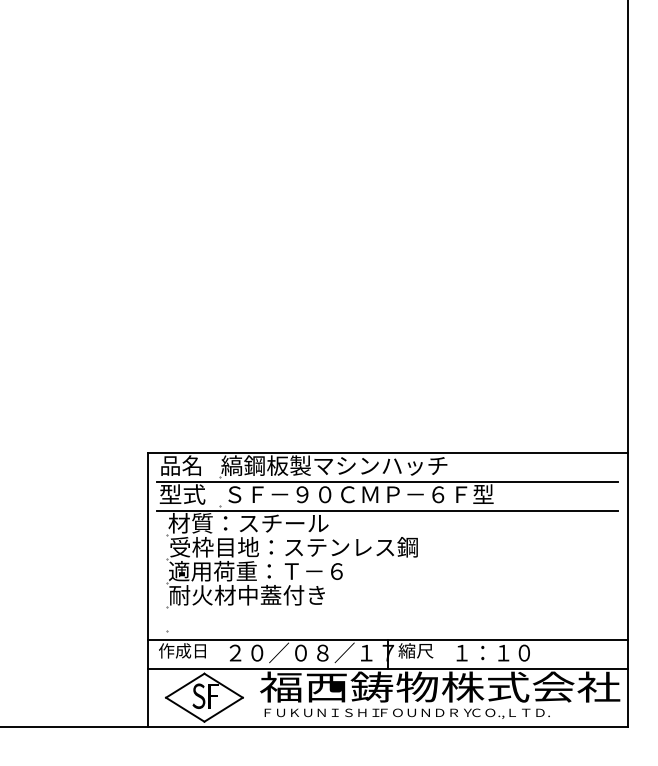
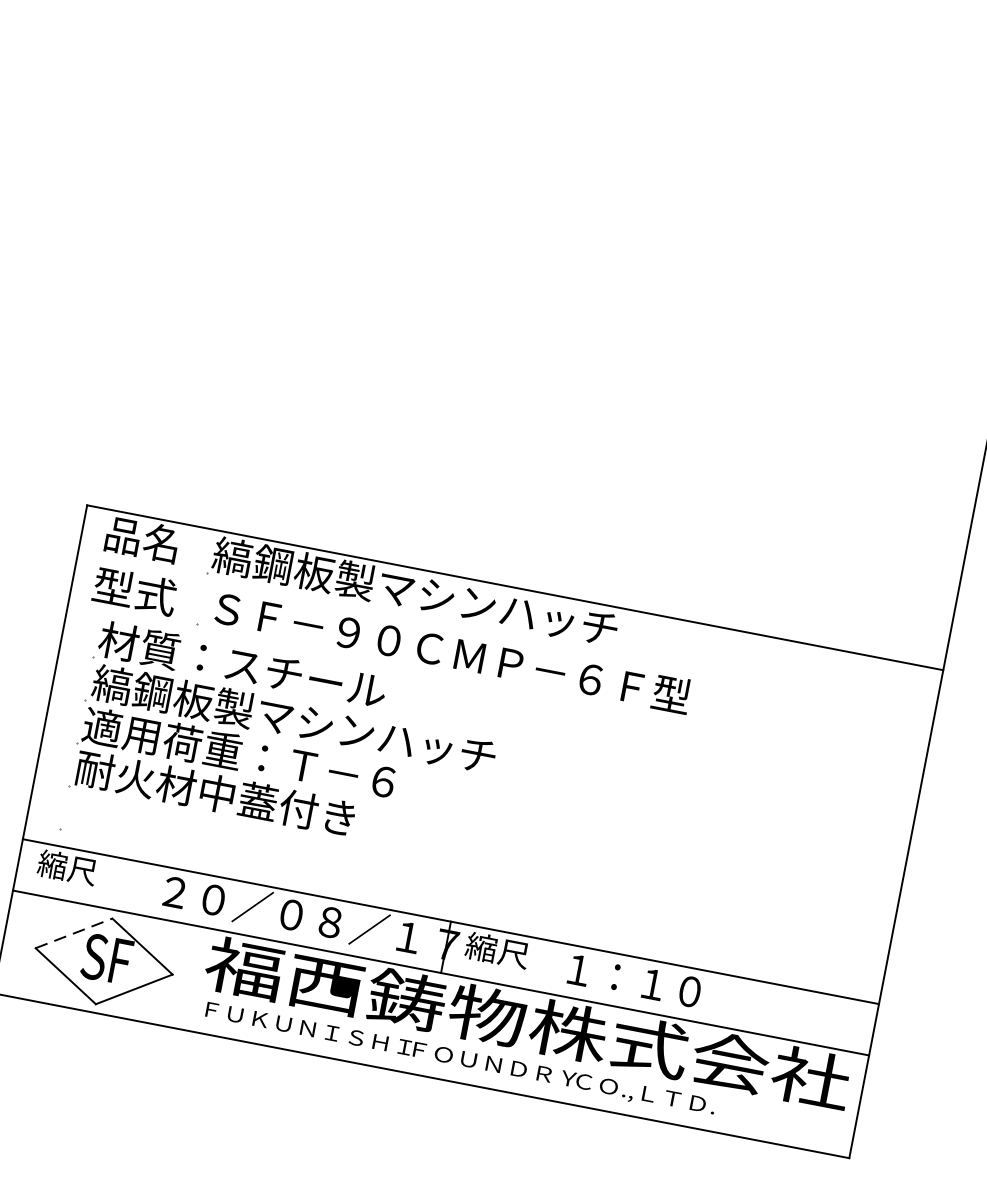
line: (387, 481) -> (504, 638), removed
line: (387, 510) -> (494, 690), removed
text: (293, 547) -> (314, 724), 受枠目地：ステンレス鋼 -> 縞鋼板製マシンハッチ
text: (181, 650) -> (79, 869), 作成日 -> 縮尺
line: (185, 685) -> (74, 933), solid -> dashed

